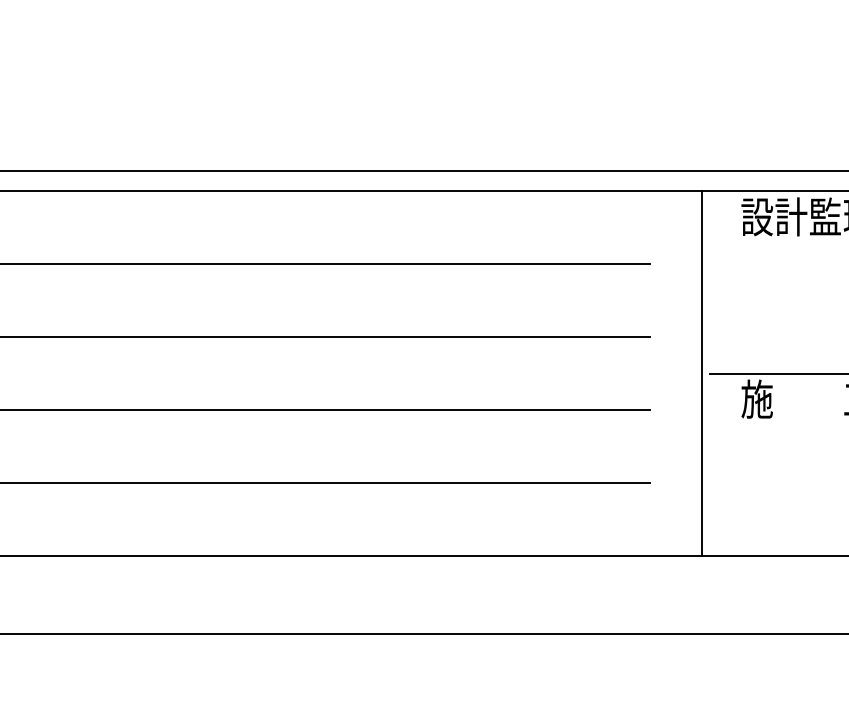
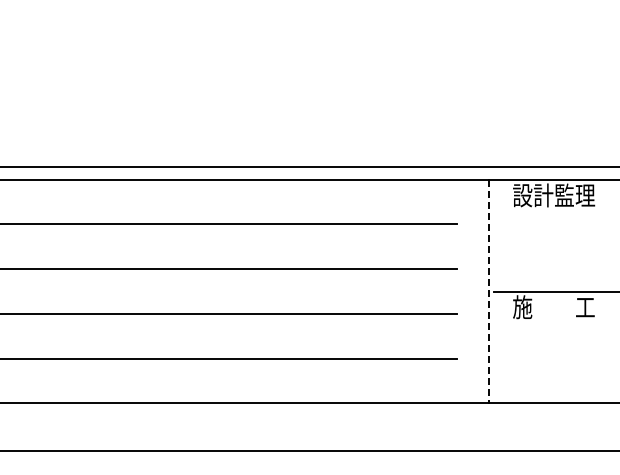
line: (701, 373) -> (488, 291), solid -> dashed

